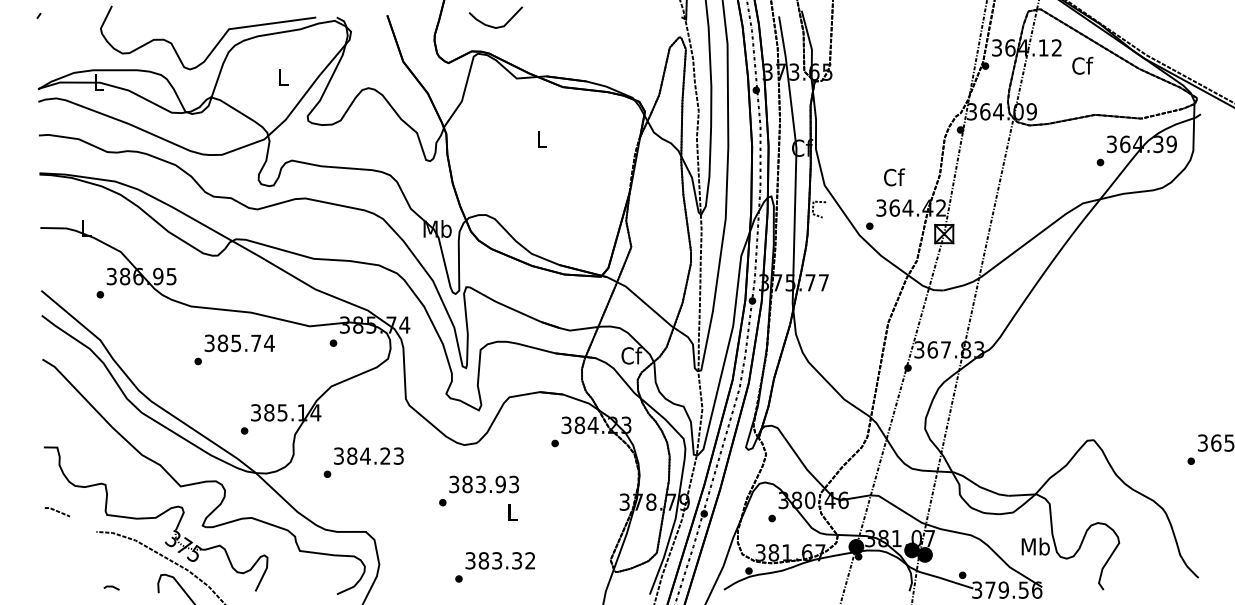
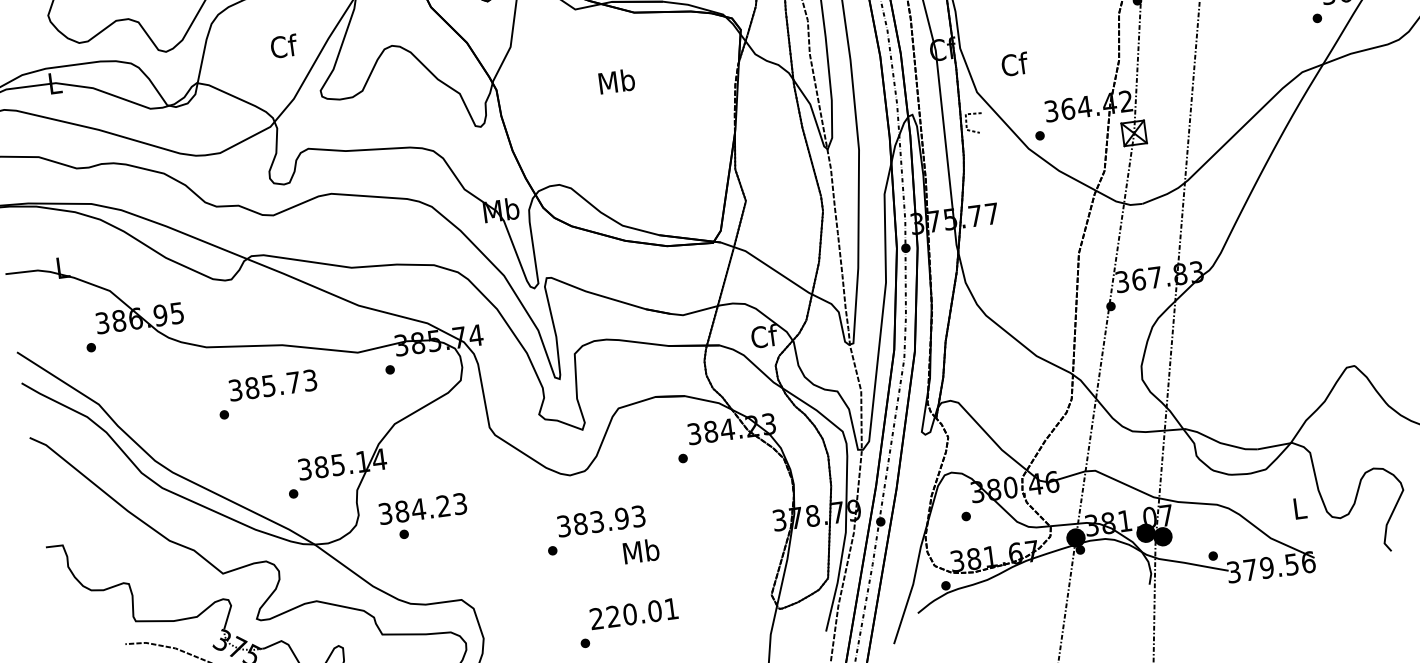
text: (283, 77) -> (284, 46), L -> Cf
text: (542, 139) -> (617, 81), L -> Mb
text: (894, 177) -> (1015, 64), moved
text: (269, 343) -> (310, 380), 385.74 -> 385.73
text: (368, 455) -> (422, 508), moved
line: (57, 512) -> (73, 626), removed
text: (512, 512) -> (641, 551), L -> Mb
text: (1035, 546) -> (1299, 508), Mb -> L
text: (500, 560) -> (634, 613), 383.32 -> 220.01

